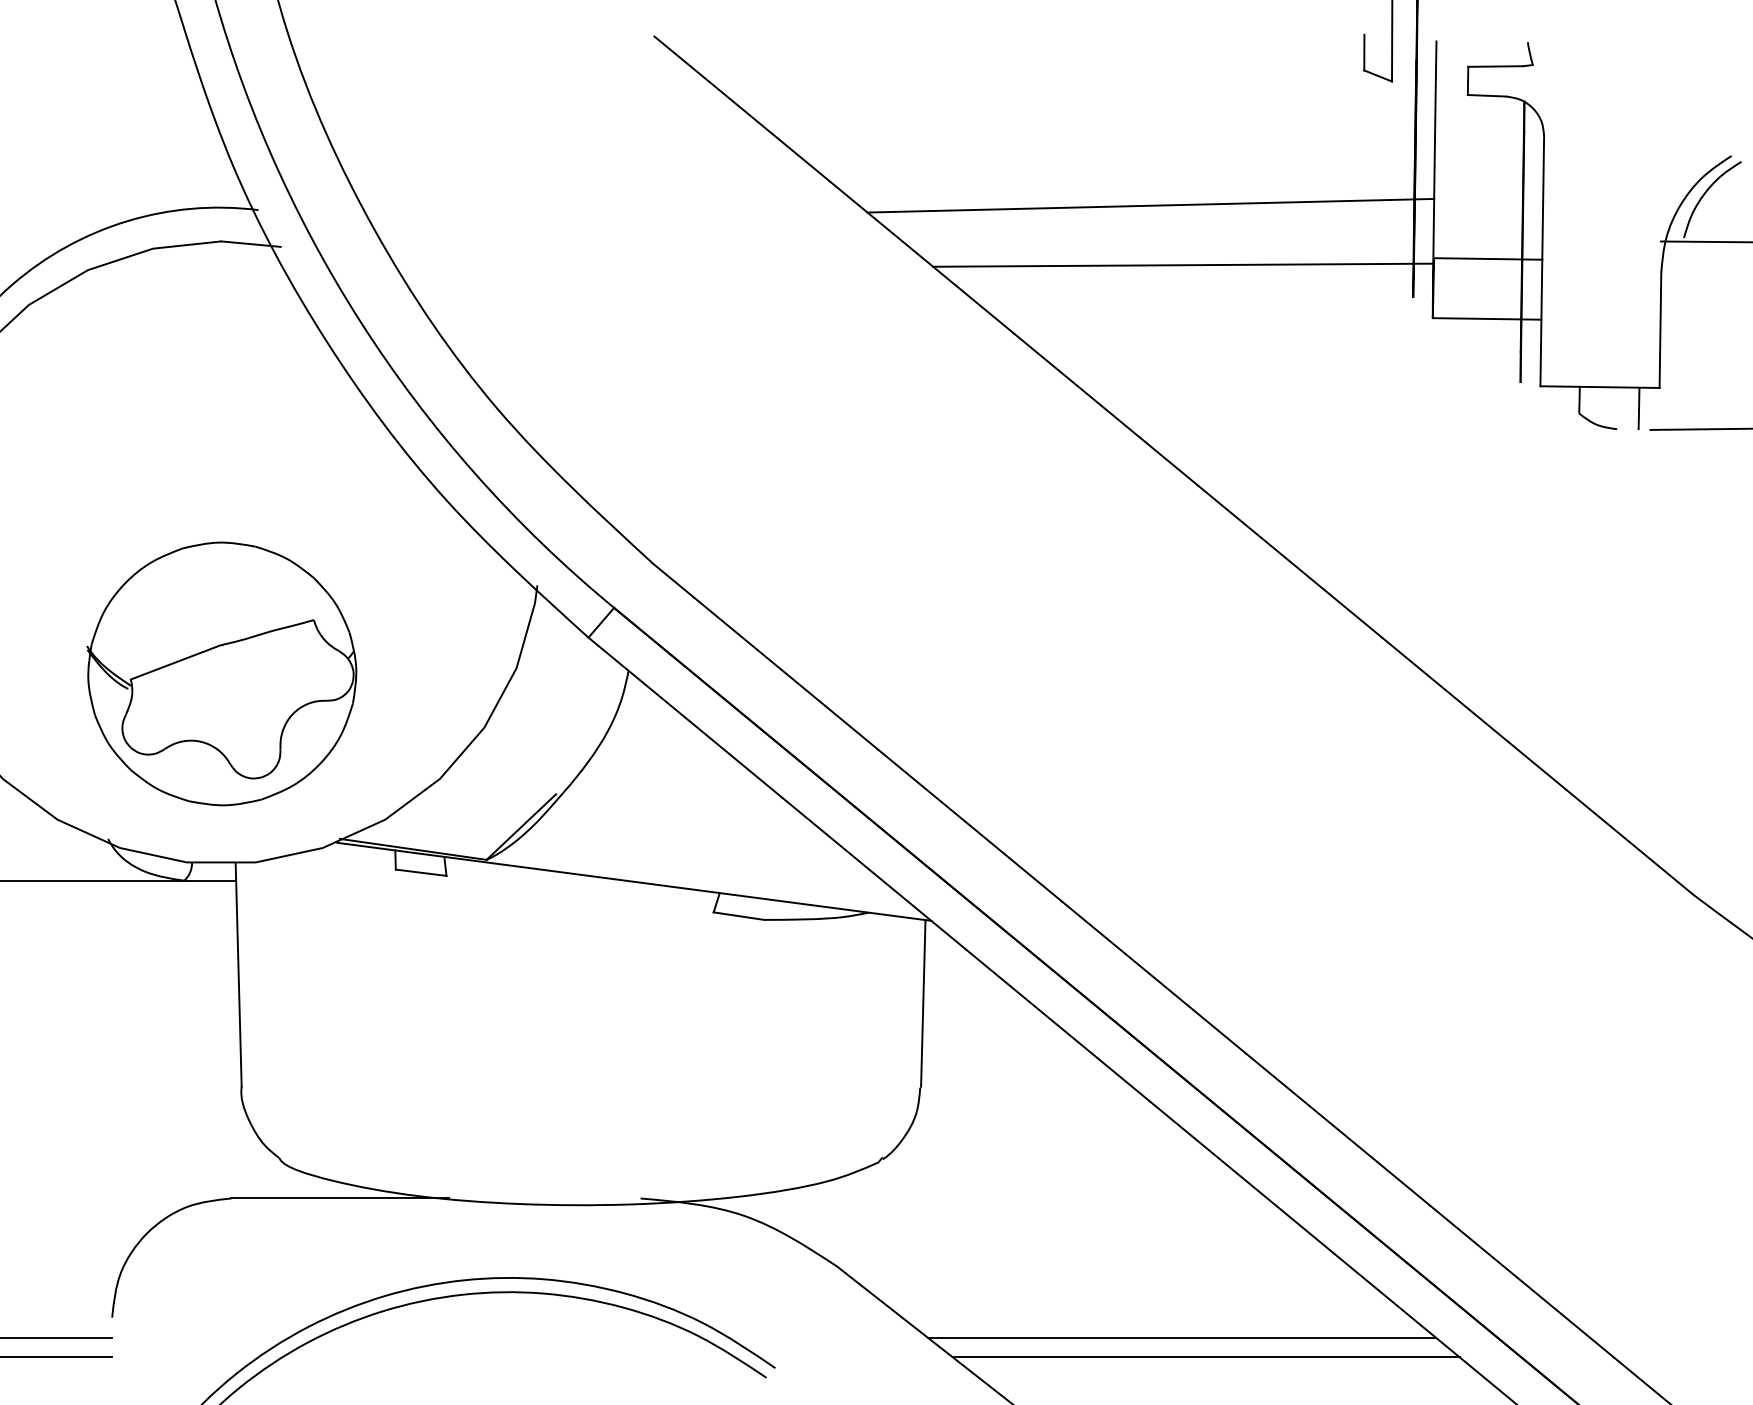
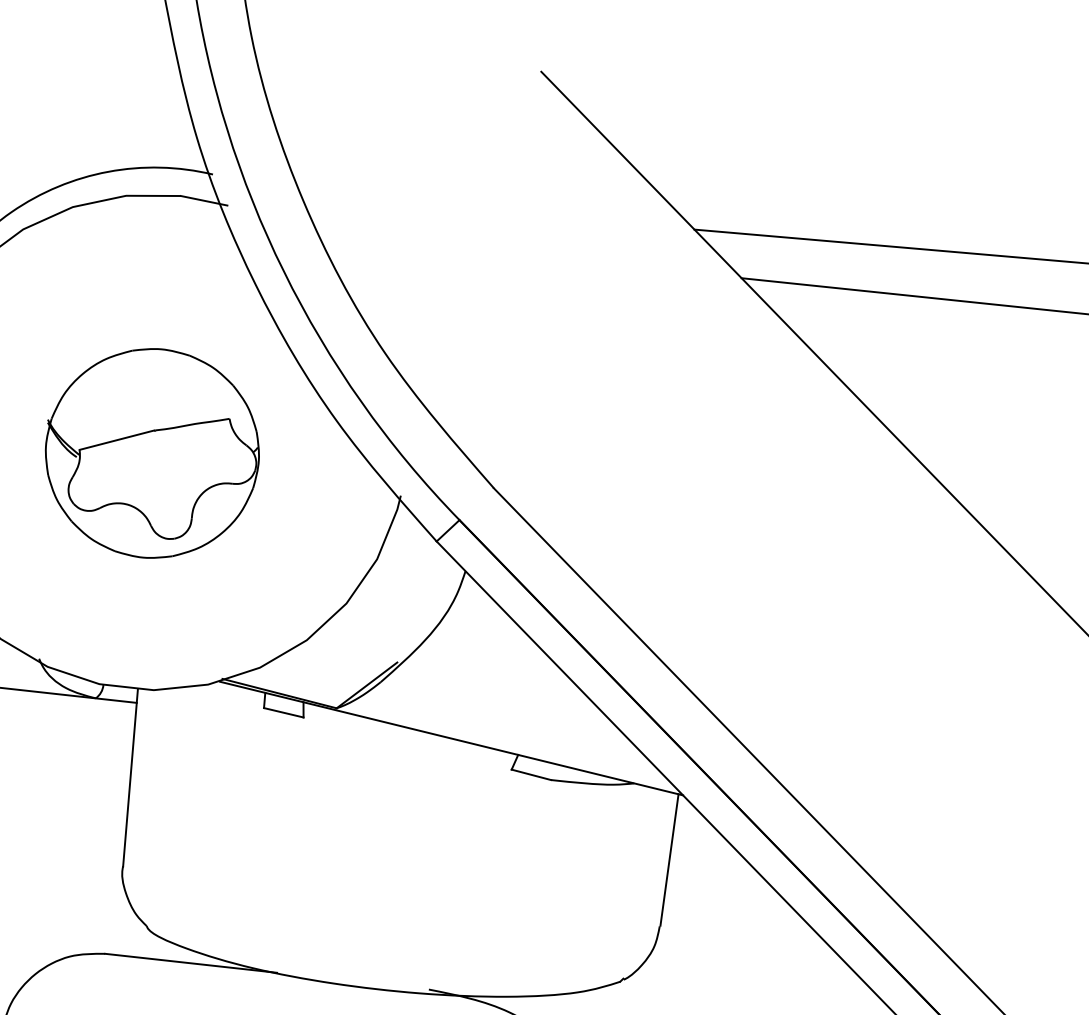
part: (221, 673) -> (151, 453), moved

